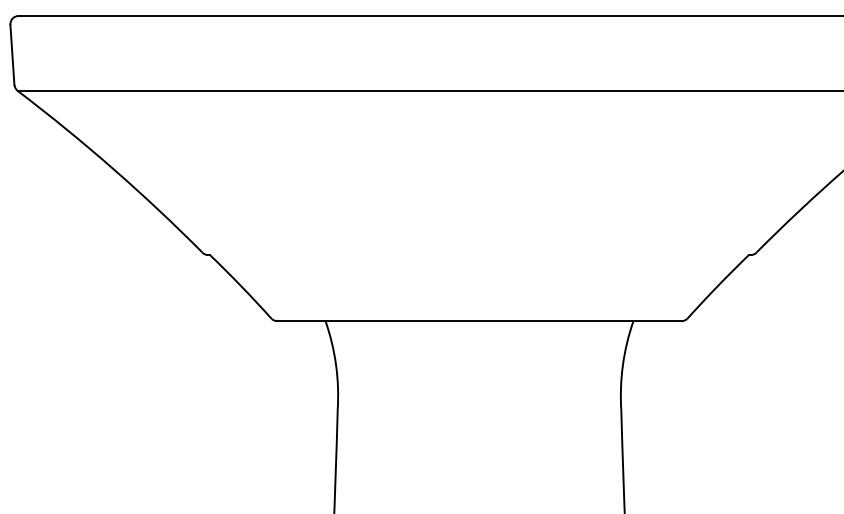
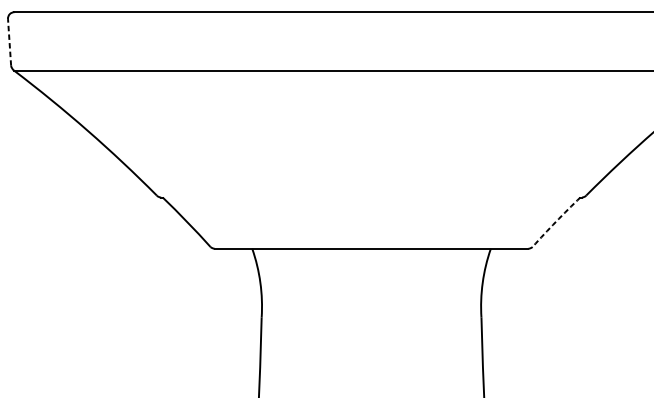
line: (12, 54) -> (9, 42), solid -> dashed
arc: (717, 286) -> (556, 221), solid -> dashed

